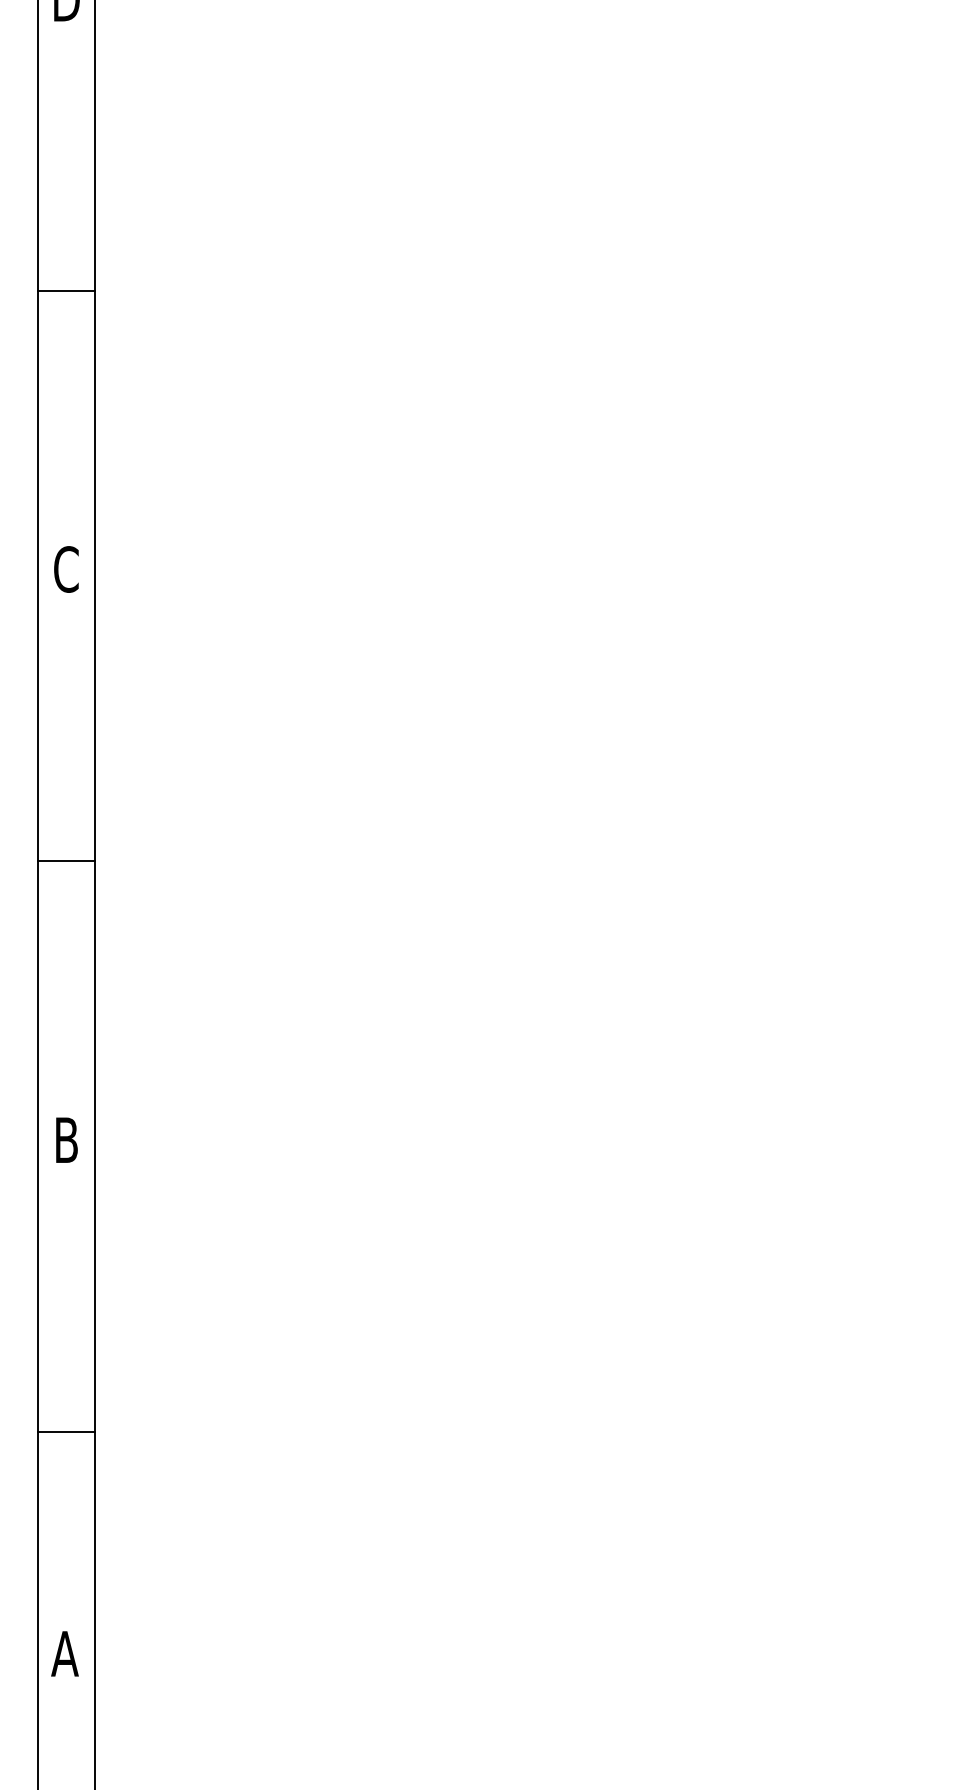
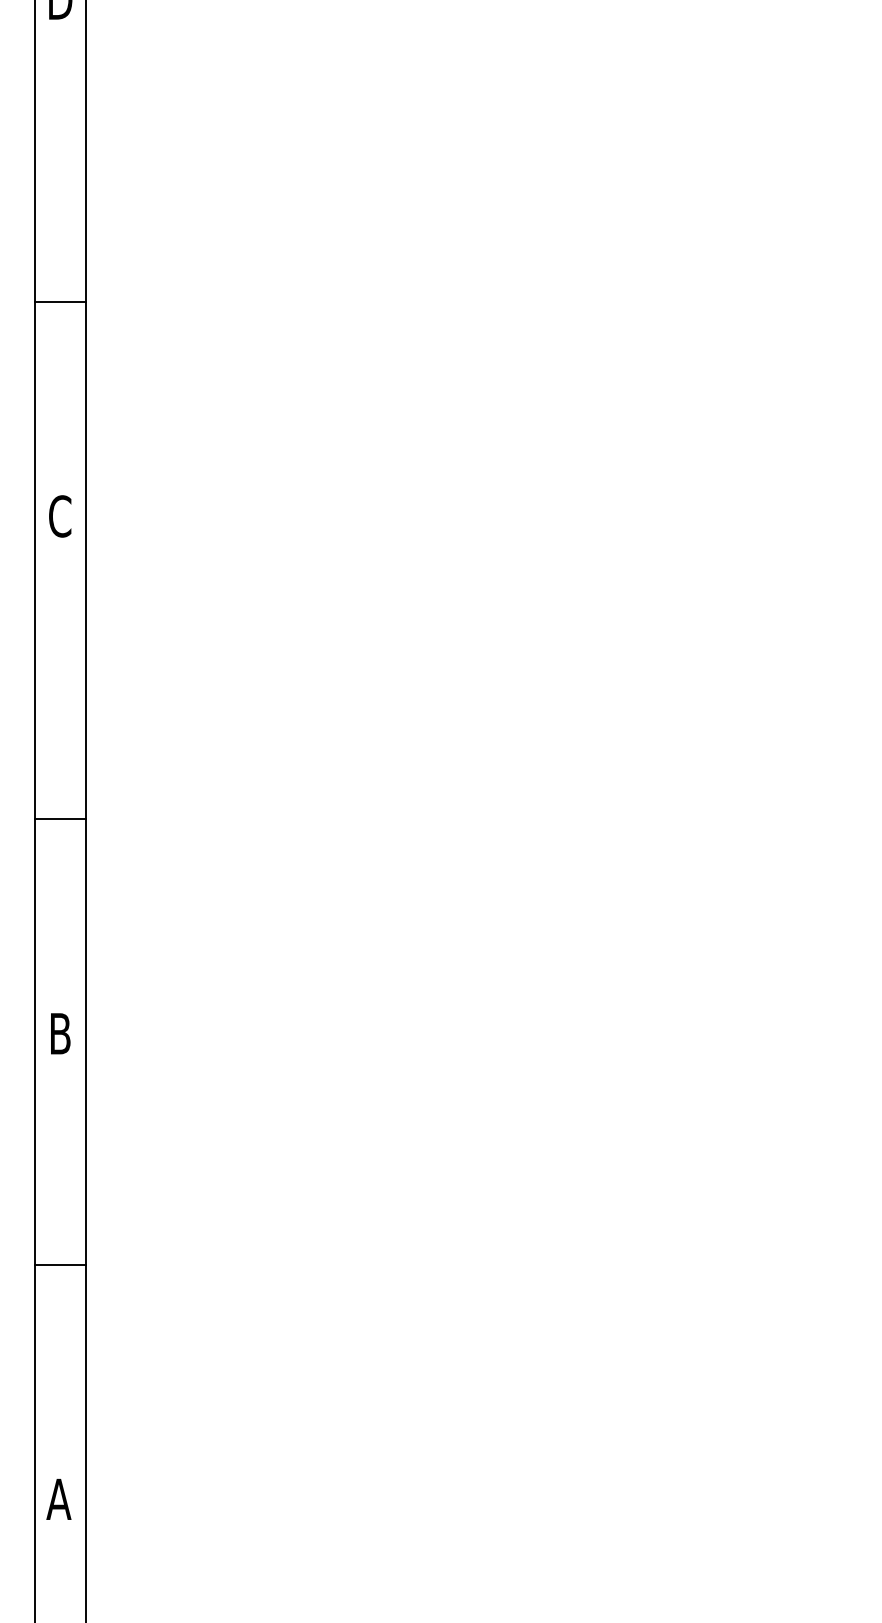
line: (66, 290) -> (60, 301), moved
line: (66, 861) -> (60, 819), moved
line: (66, 1432) -> (60, 1265), moved

